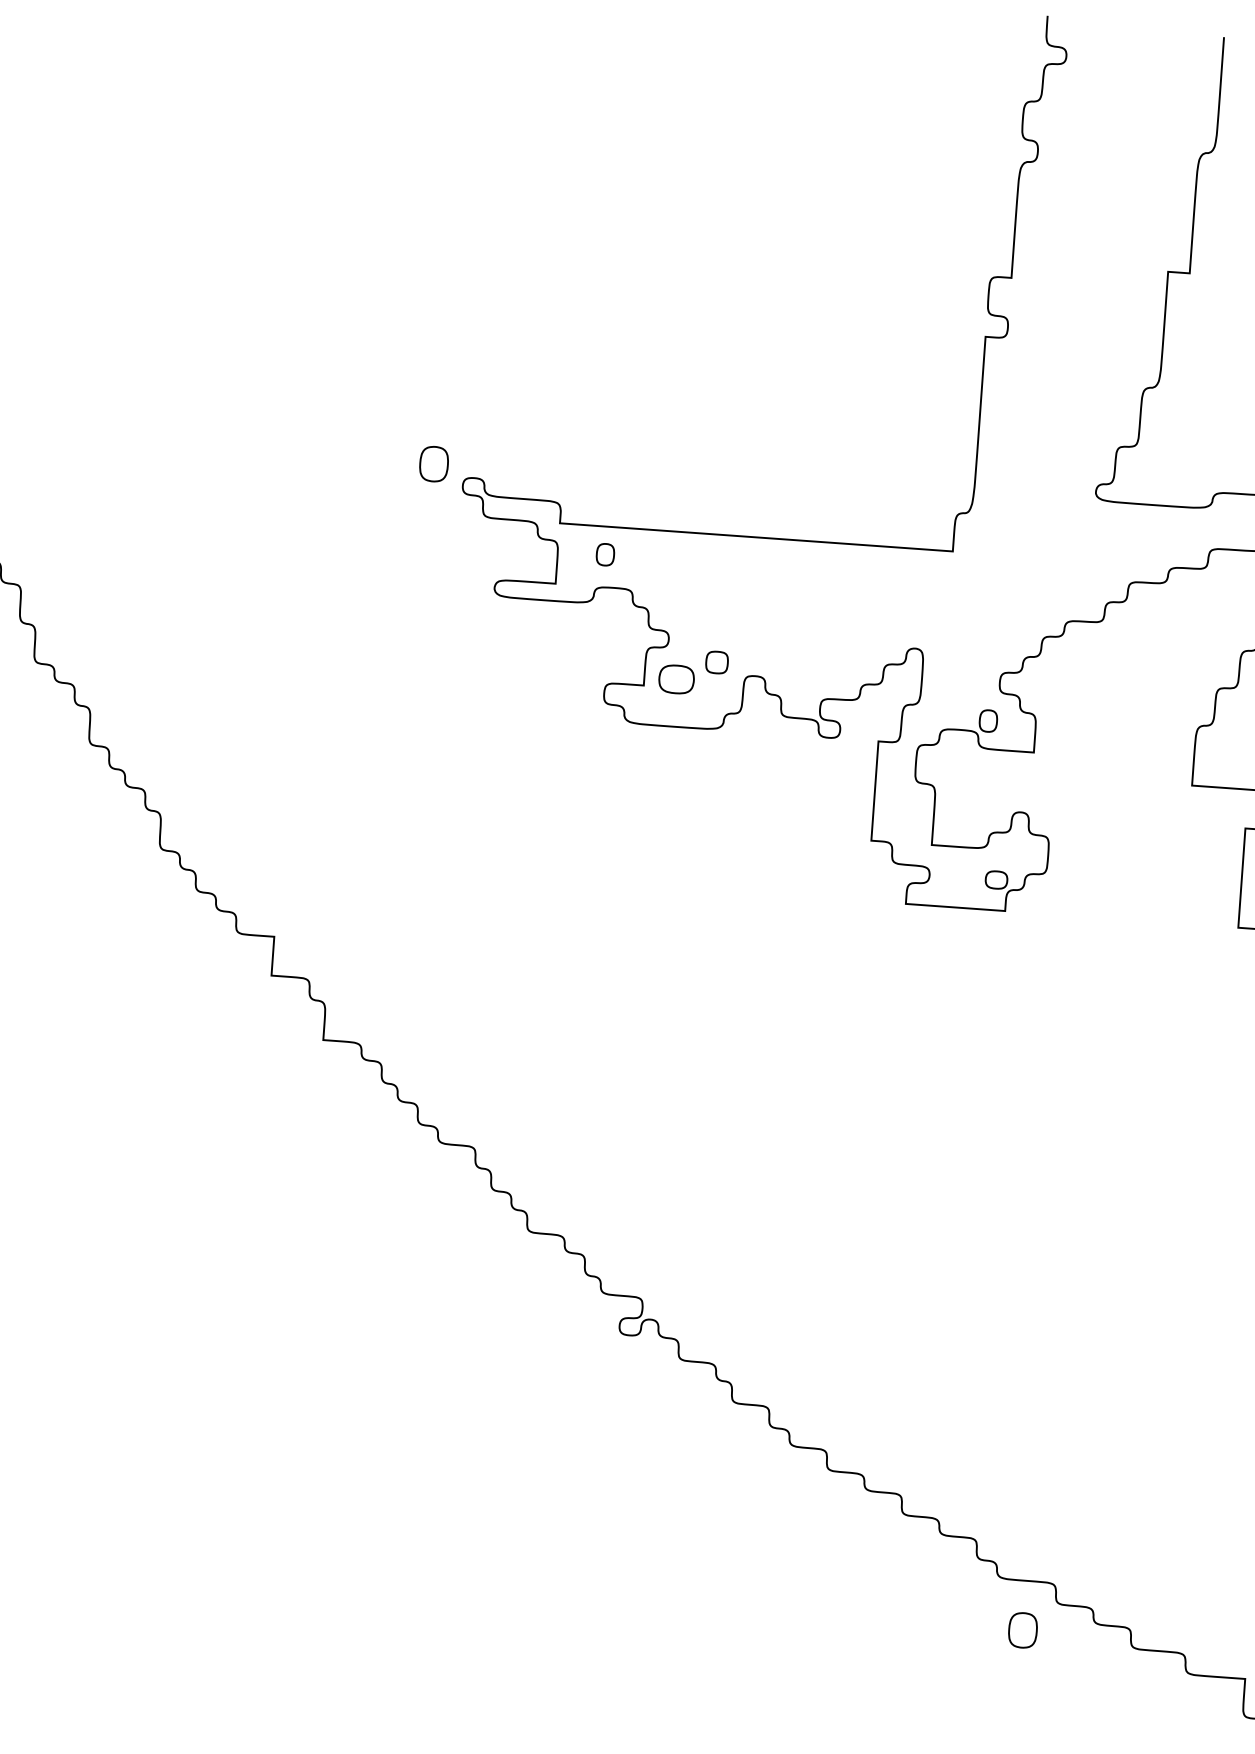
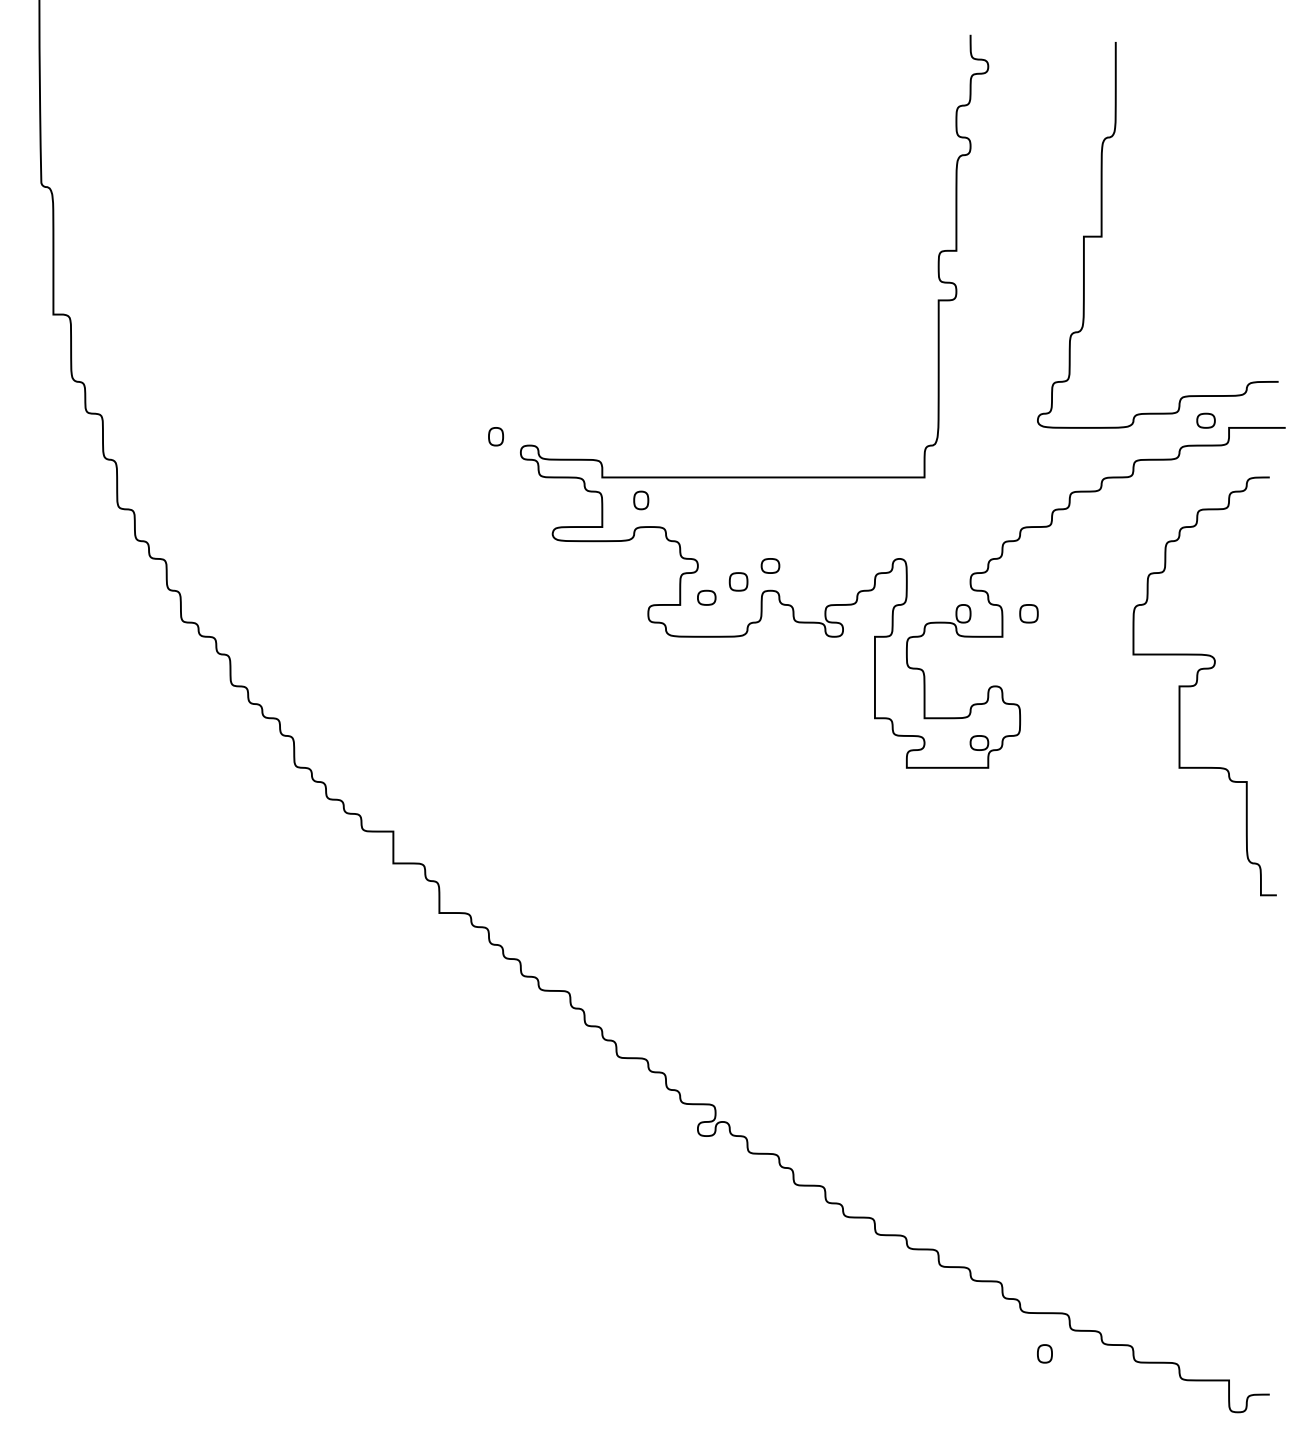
part: (433, 464) -> (495, 436), size x0.62
part: (757, 645) -> (770, 565), added
part: (676, 678) -> (706, 597), size x0.62
part: (1067, 726) -> (1028, 613), added
part: (1022, 1629) -> (1044, 1353), size x0.62

